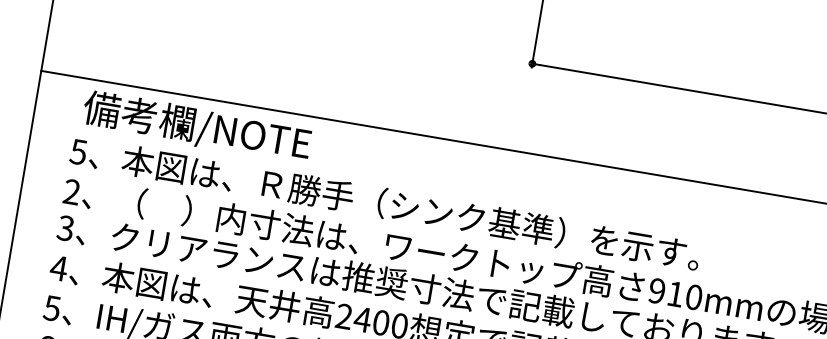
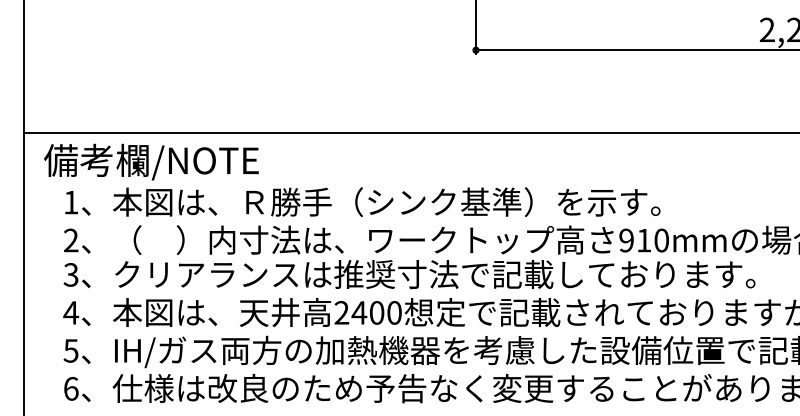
text: (197, 126) -> (151, 161), moved
text: (78, 151) -> (70, 202), 5 -> 1

